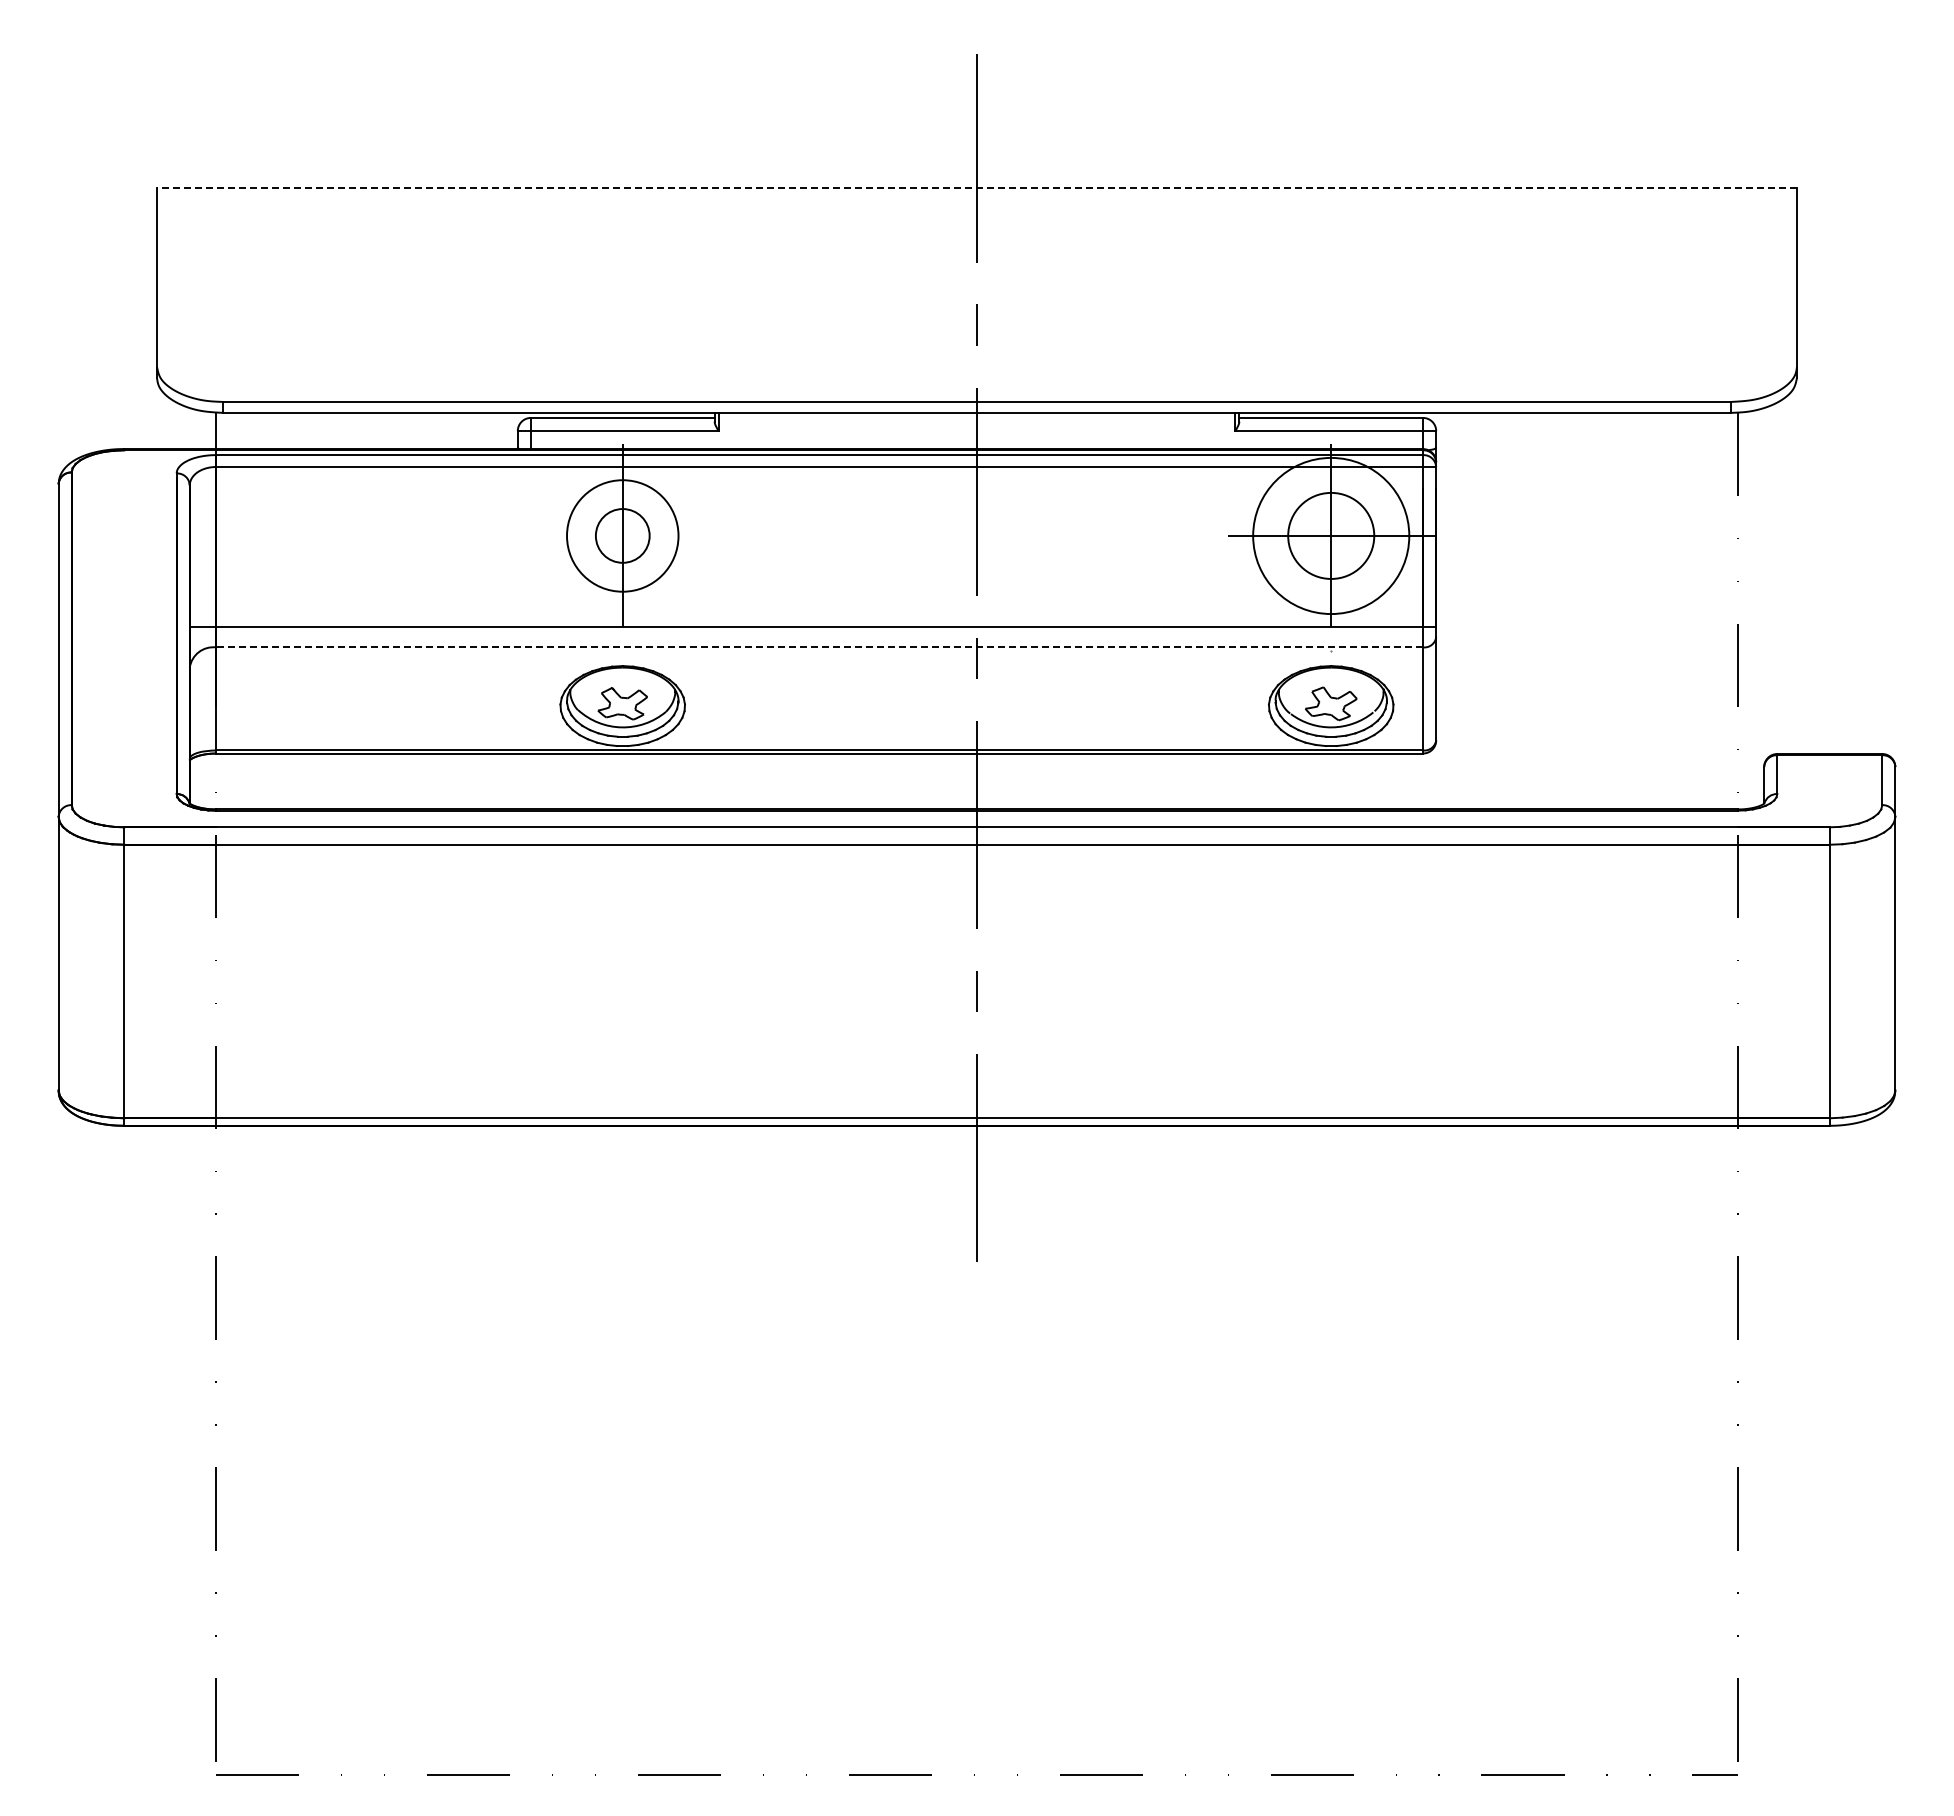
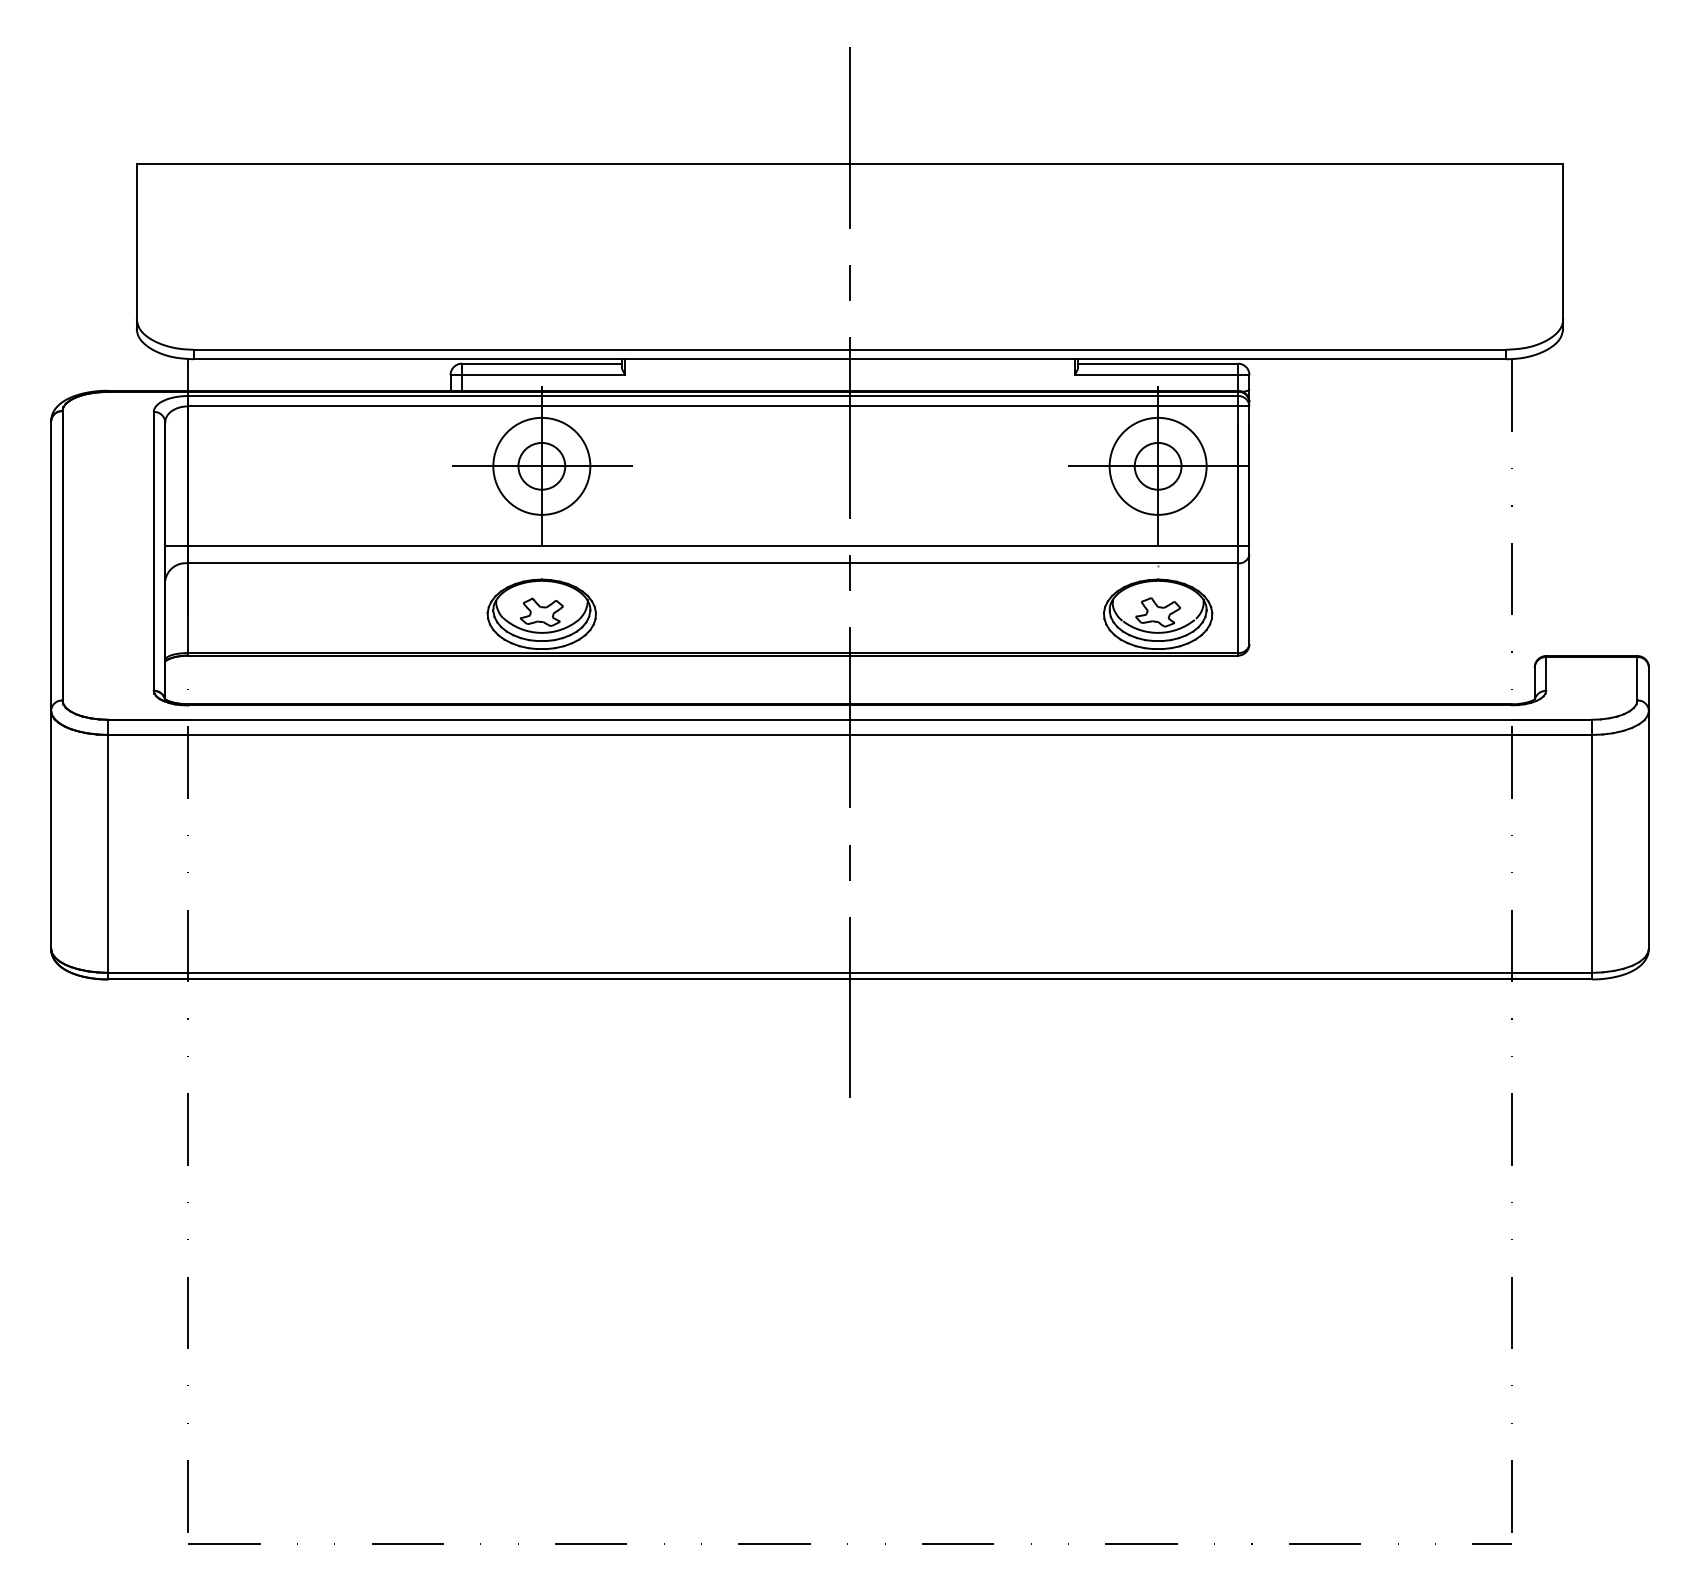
line: (977, 187) -> (850, 163), dashed -> solid
line: (621, 535) -> (540, 465), added
circle: (1330, 535) -> (1157, 465), size x0.71
circle: (1331, 535) -> (1158, 465), size x0.62
line: (819, 647) -> (712, 563), dashed -> solid

